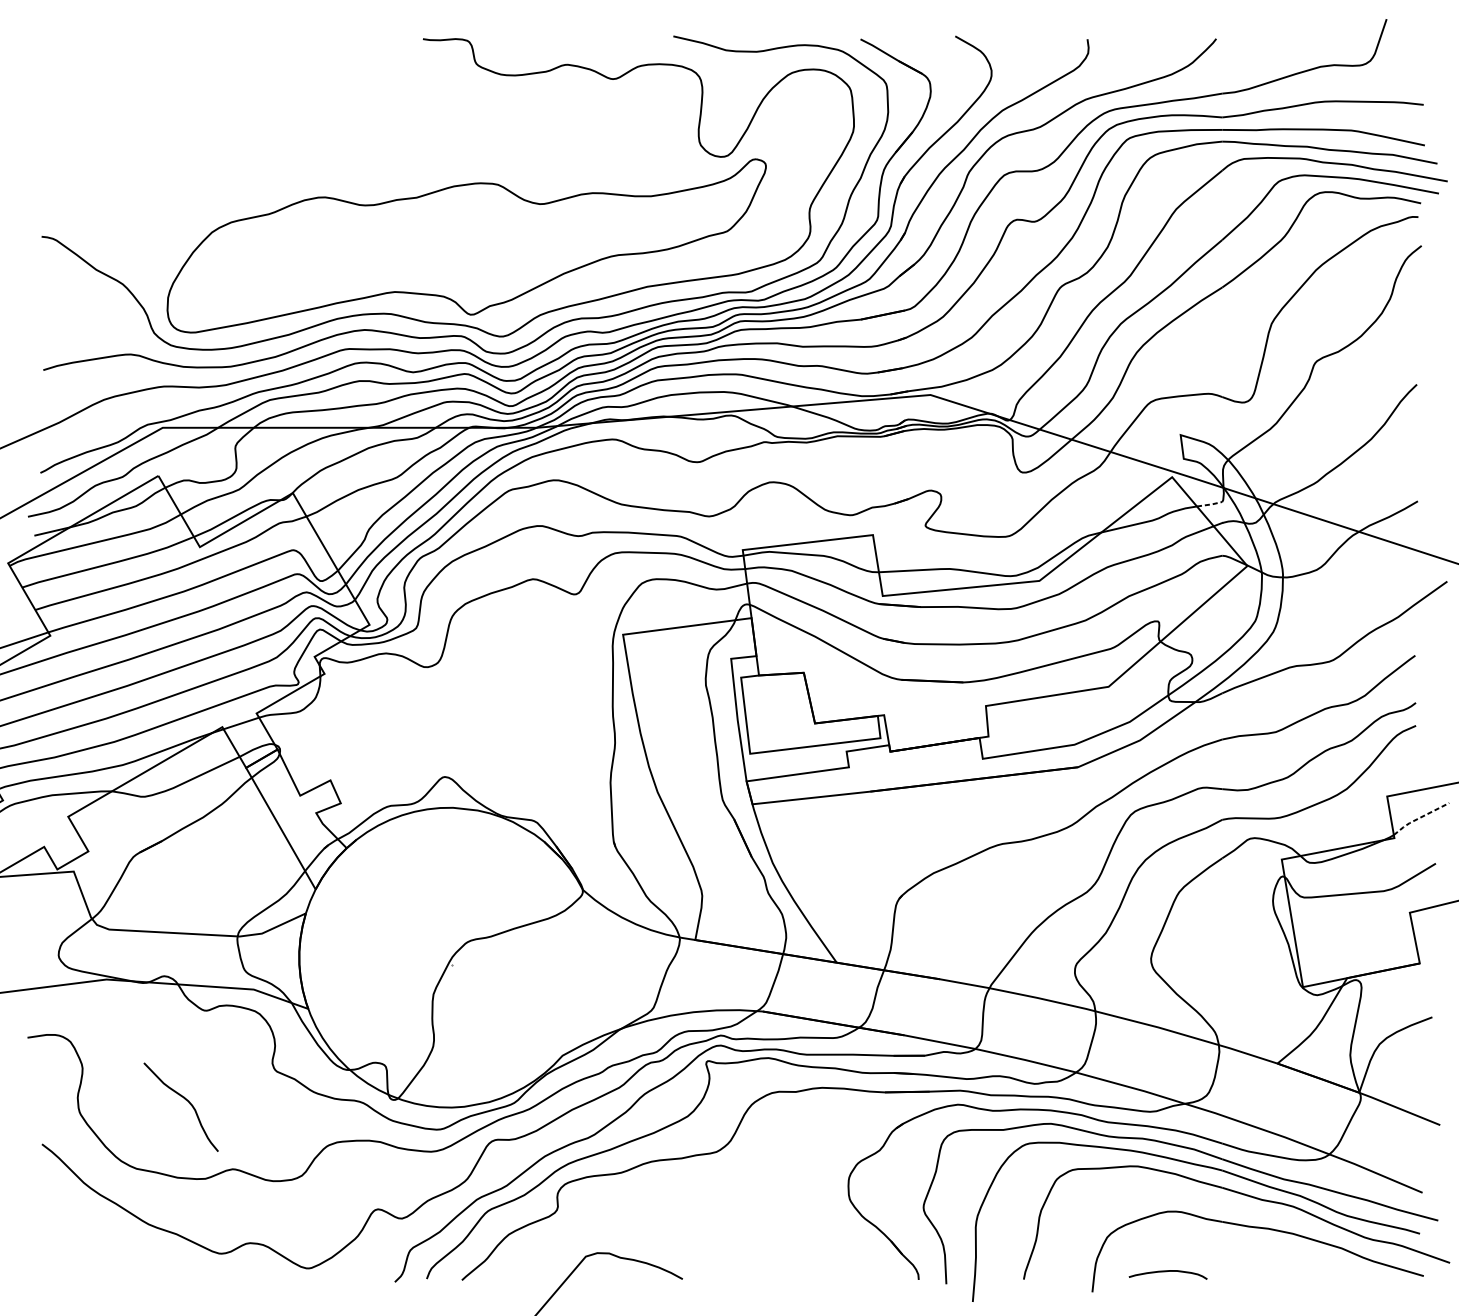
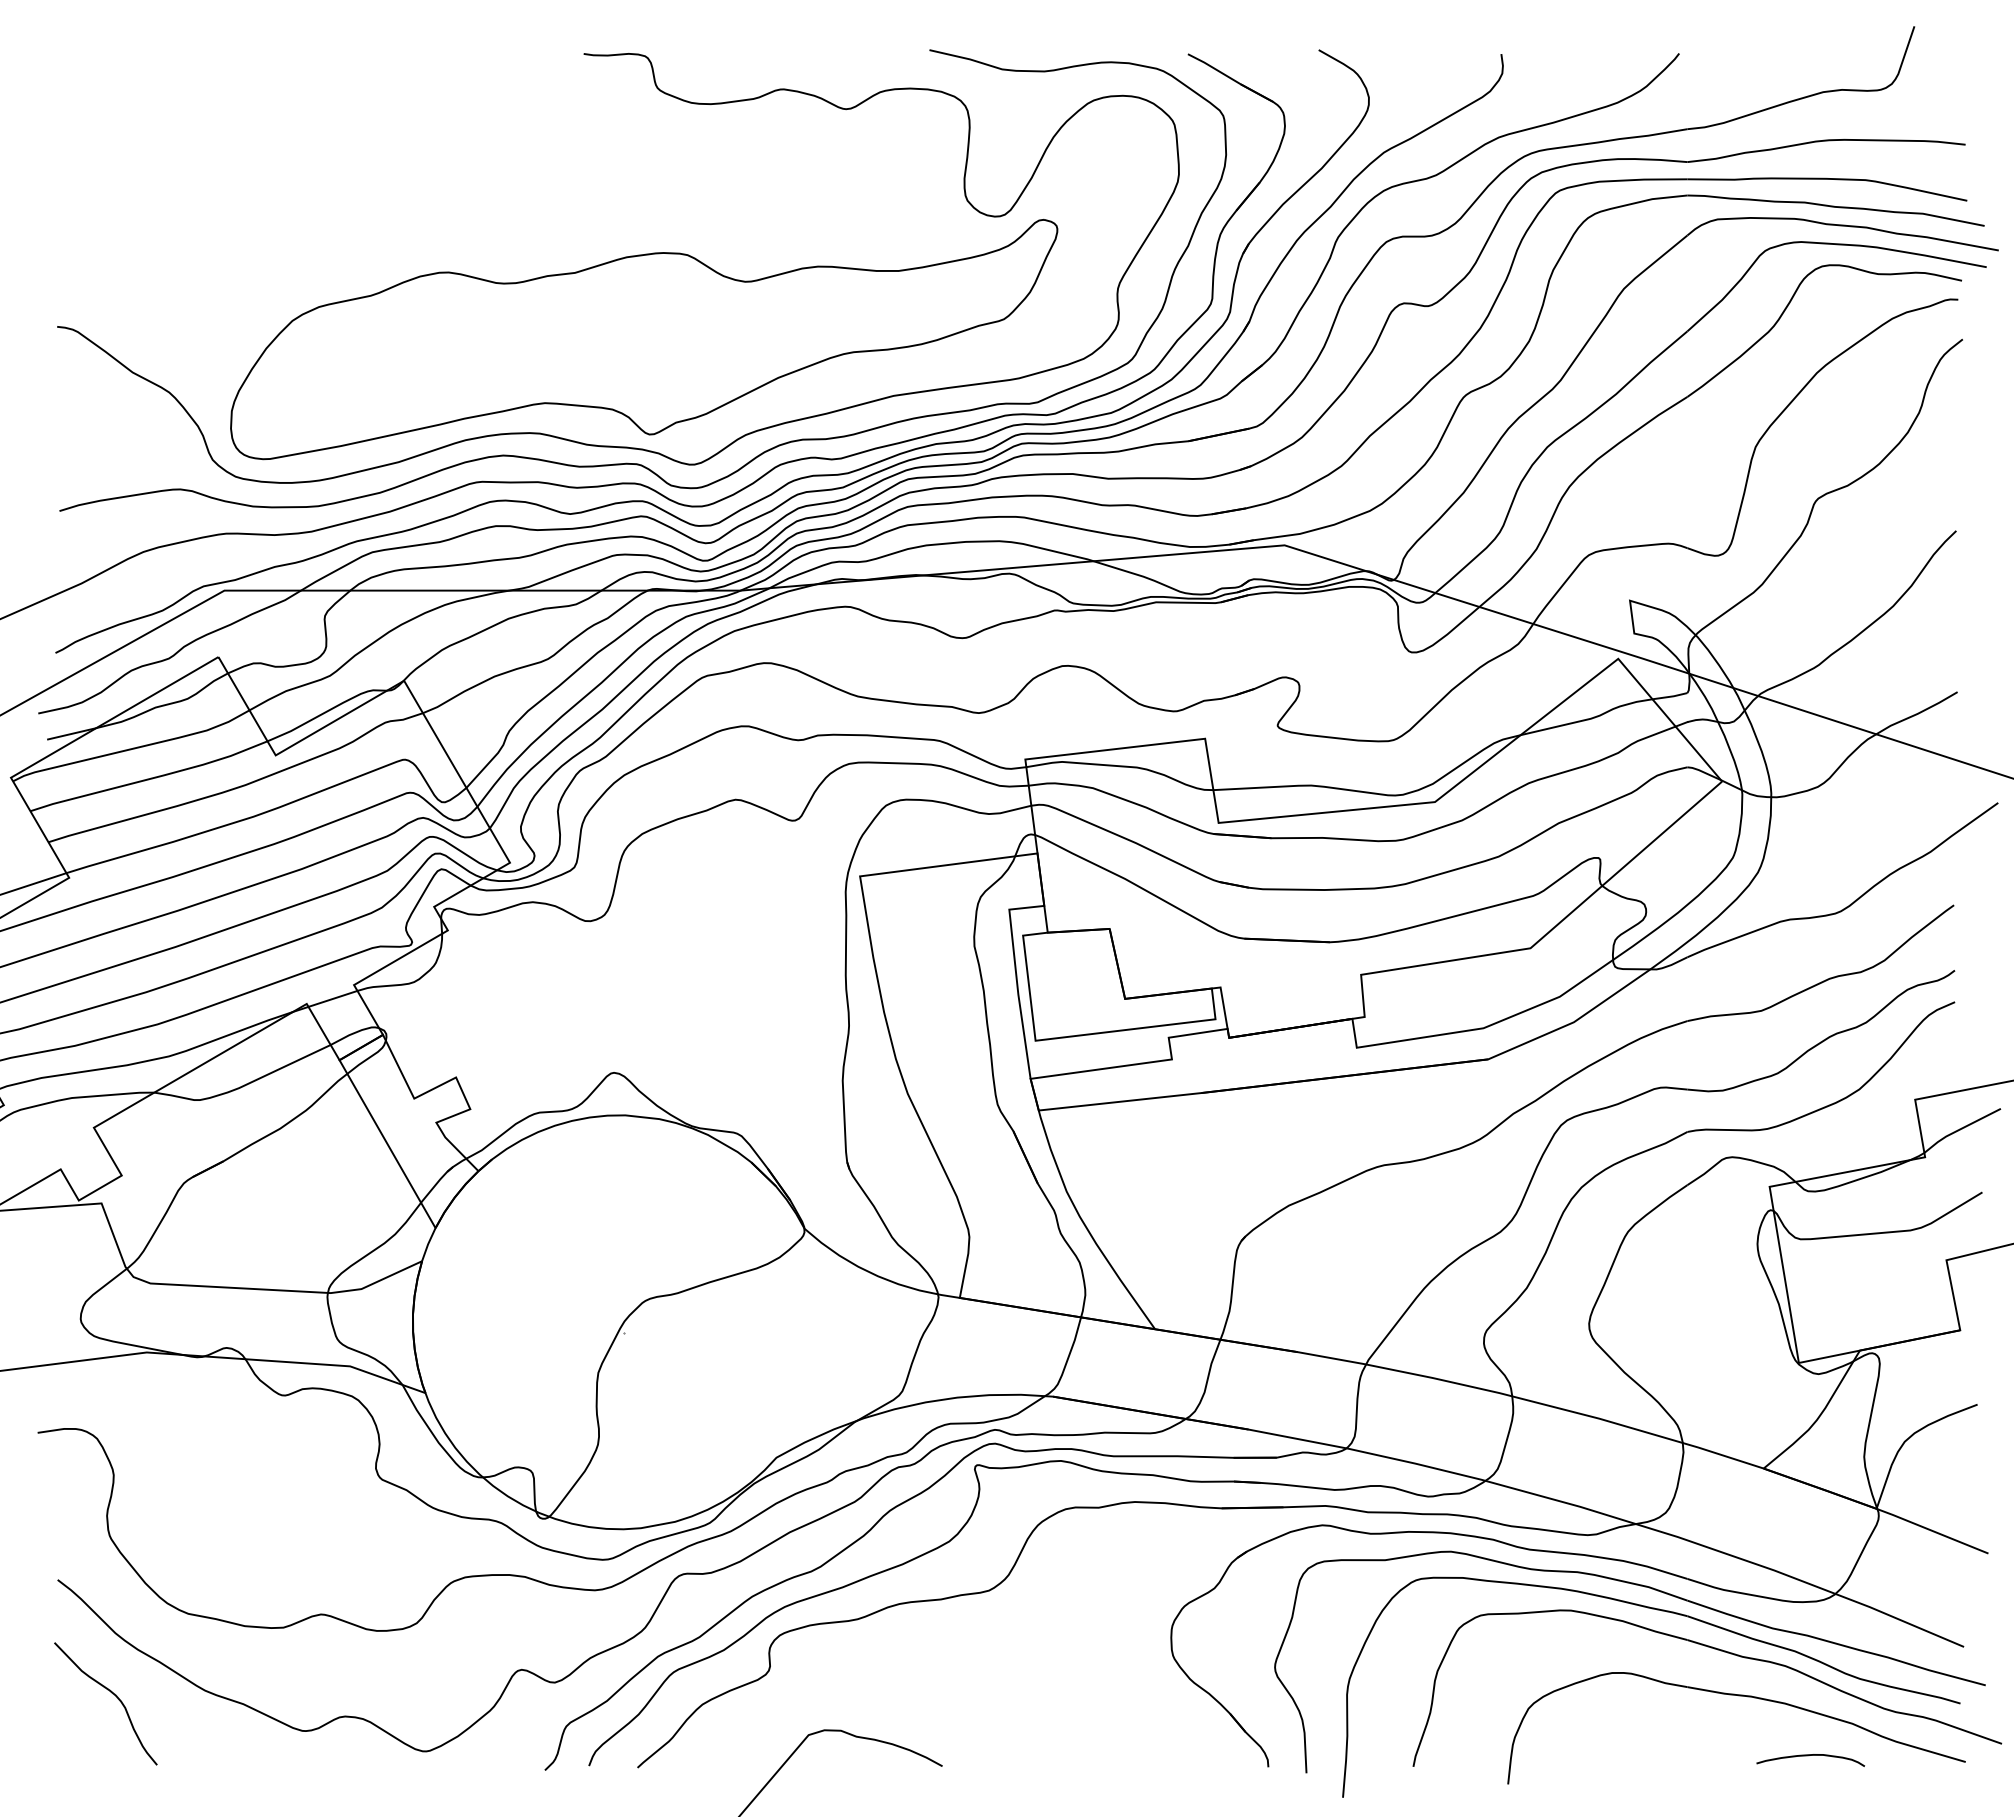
line: (1210, 504) -> (1671, 696), dashed -> solid
line: (1420, 818) -> (1960, 1129), dashed -> solid
curve: (185, 1100) -> (112, 1694), moved
curve: (1166, 1272) -> (1808, 1756), moved

